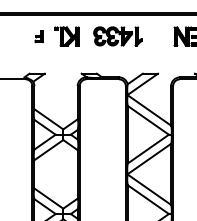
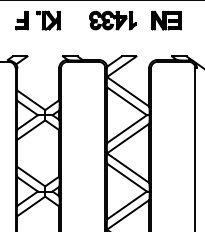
part: (38, 36) -> (21, 20), size x1.67
part: (117, 36) -> (112, 20), moved

